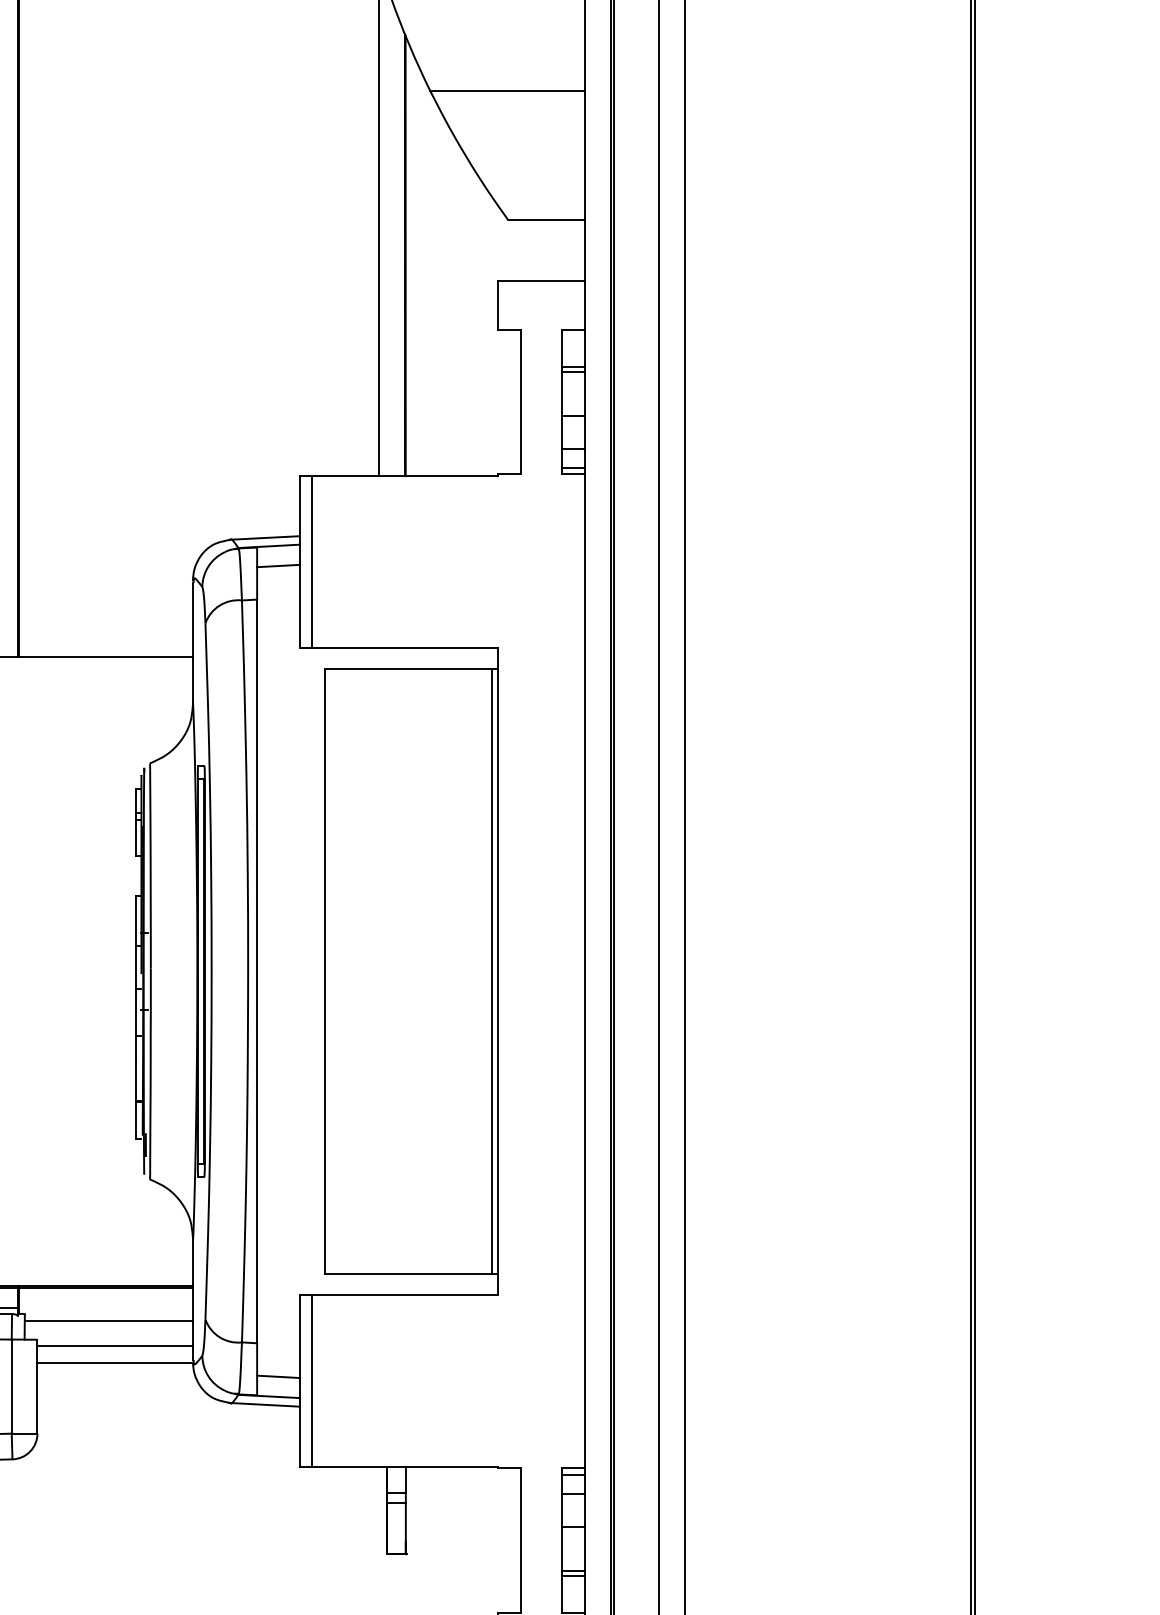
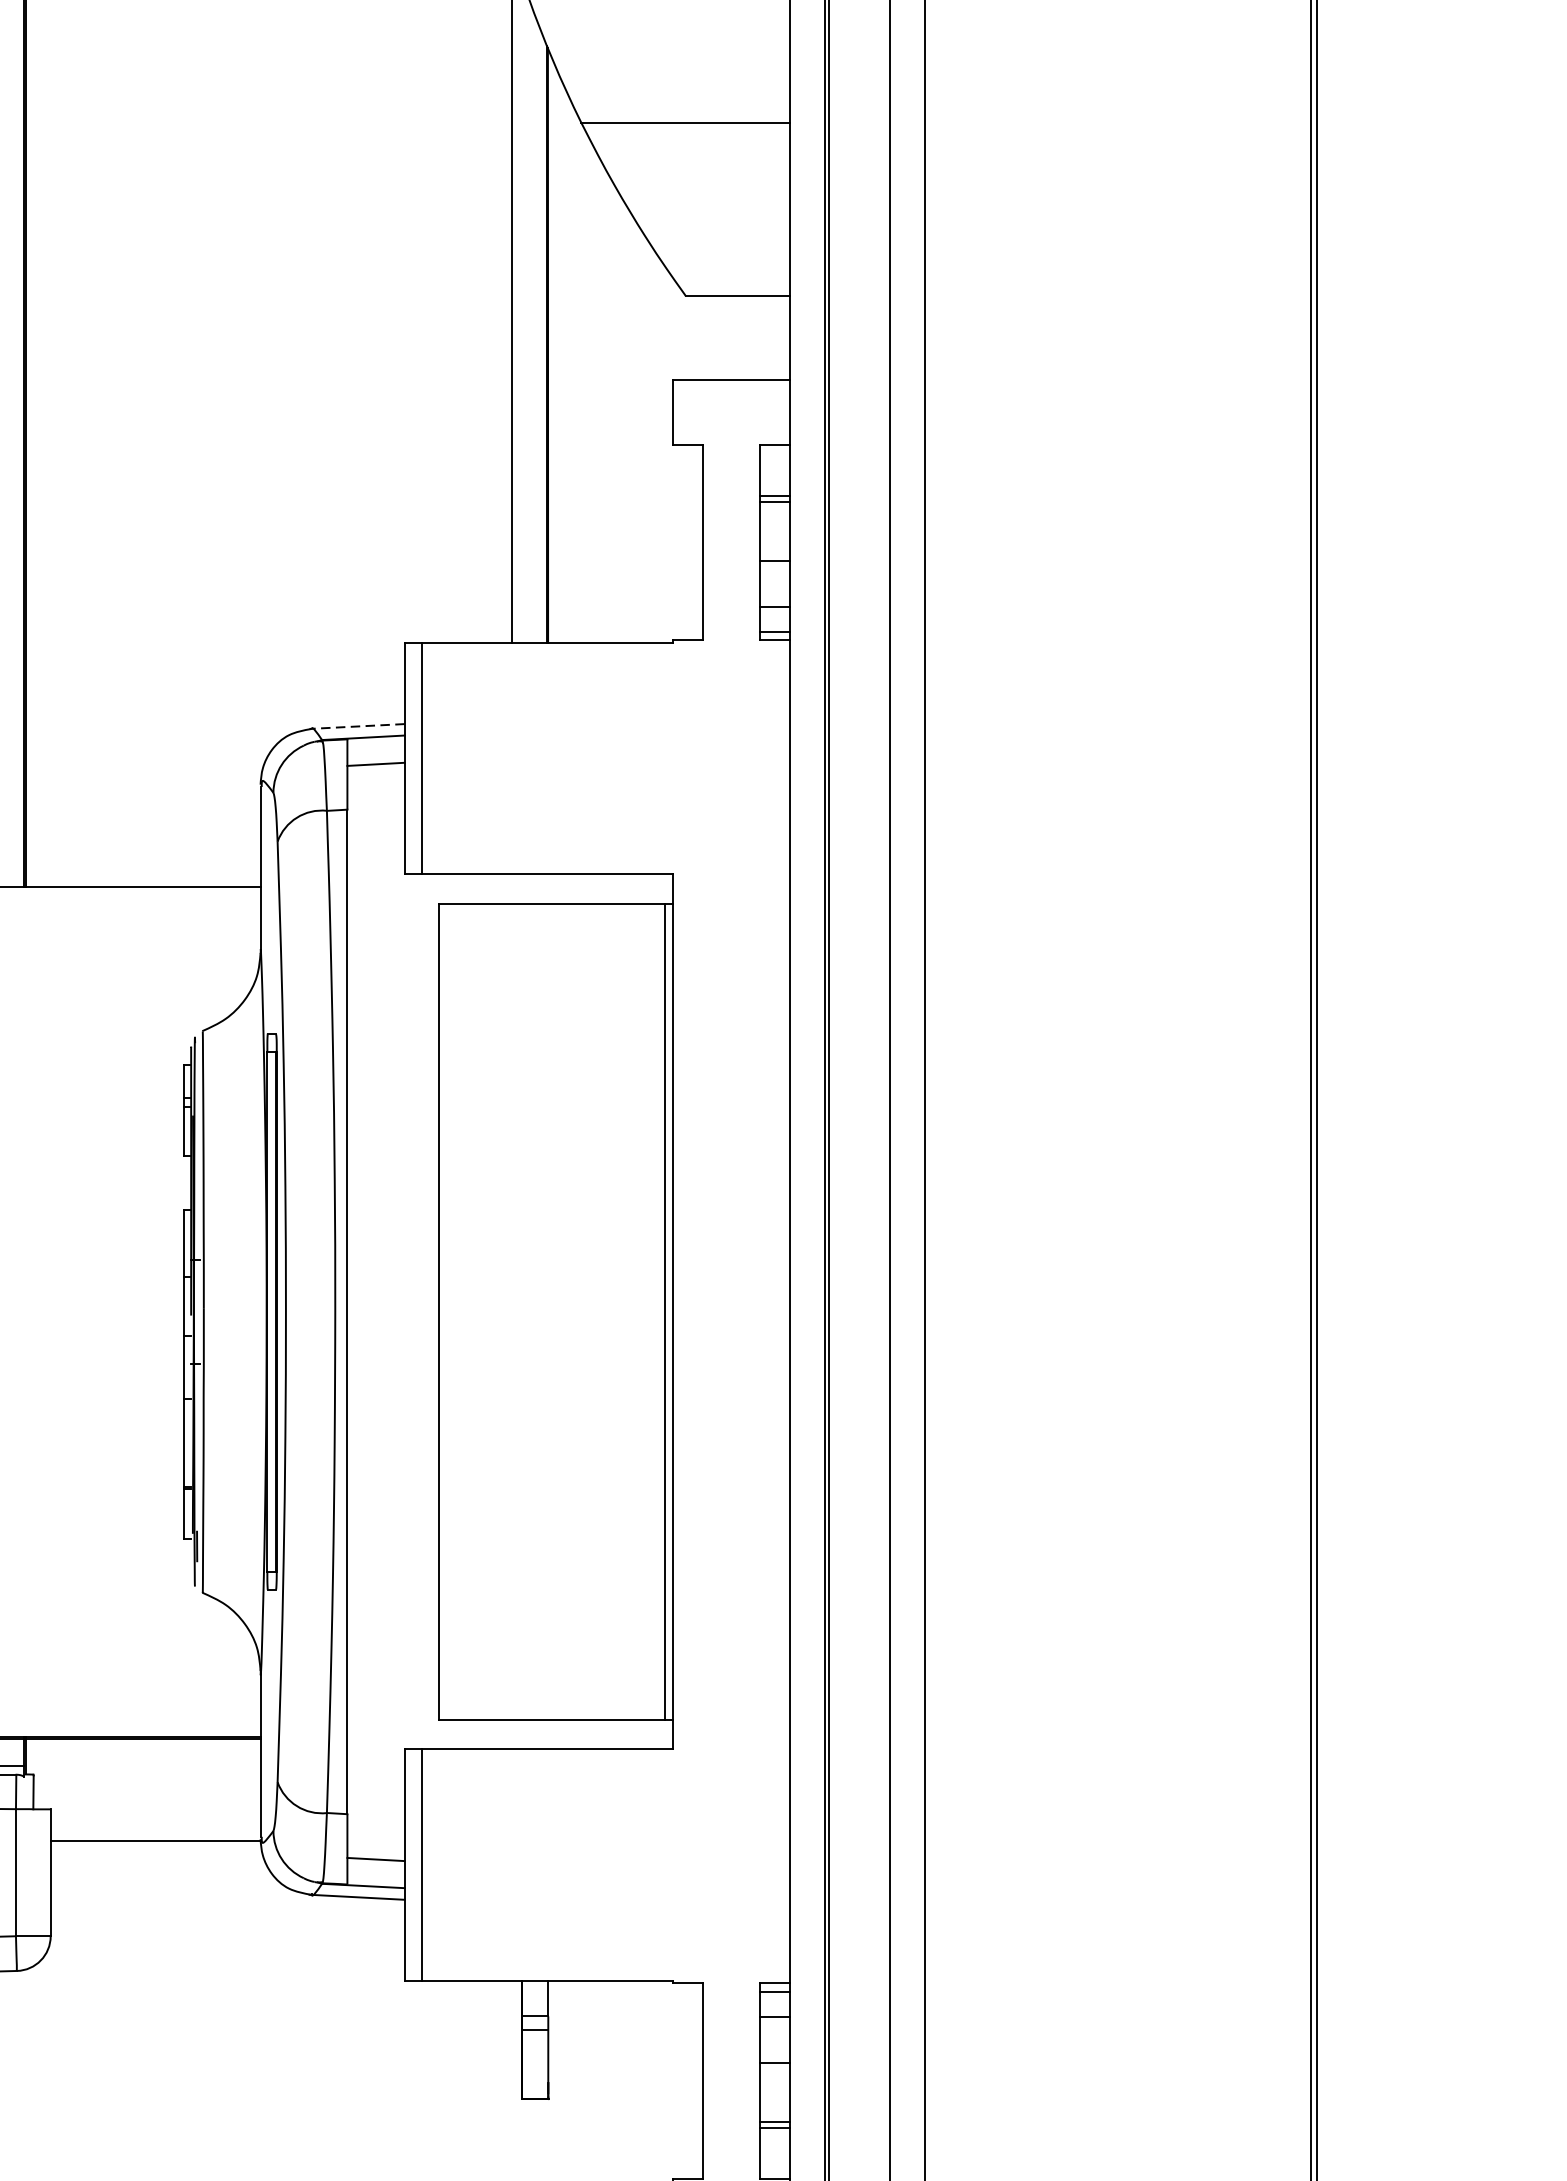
line: (263, 538) -> (356, 727), solid -> dashed
line: (108, 1320) -> (146, 1783), removed
line: (114, 1345) -> (154, 1817), removed

